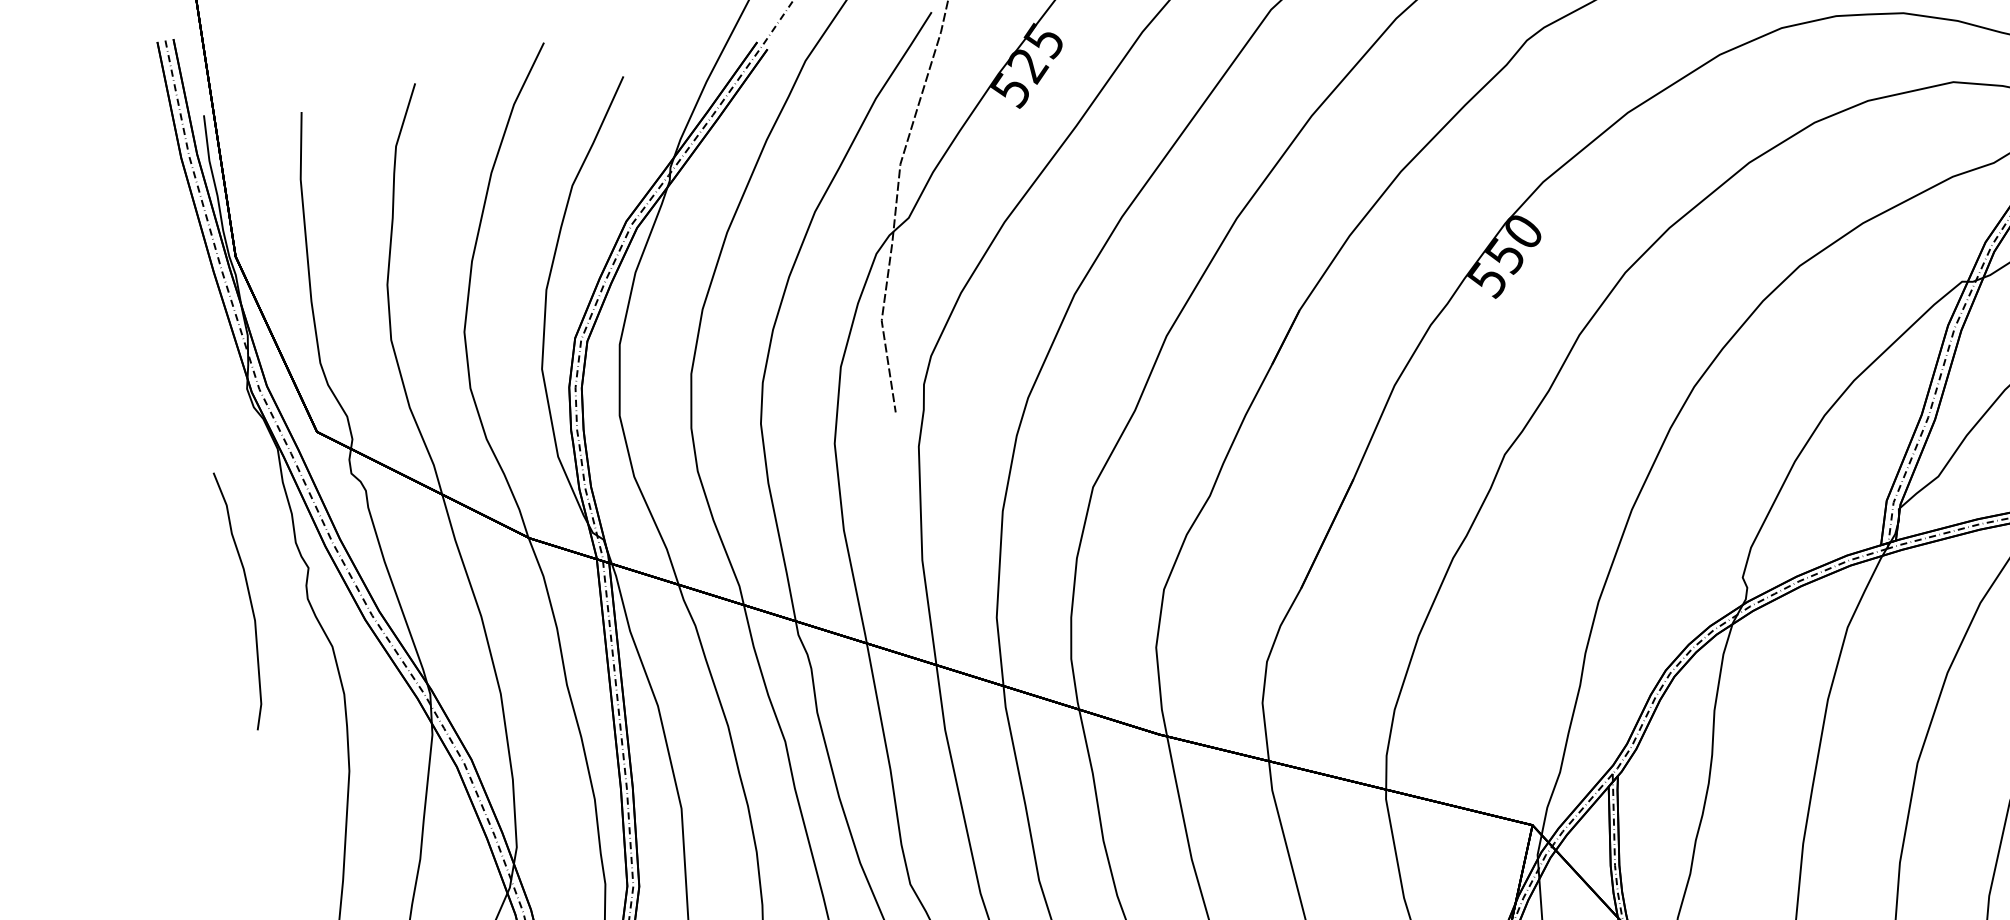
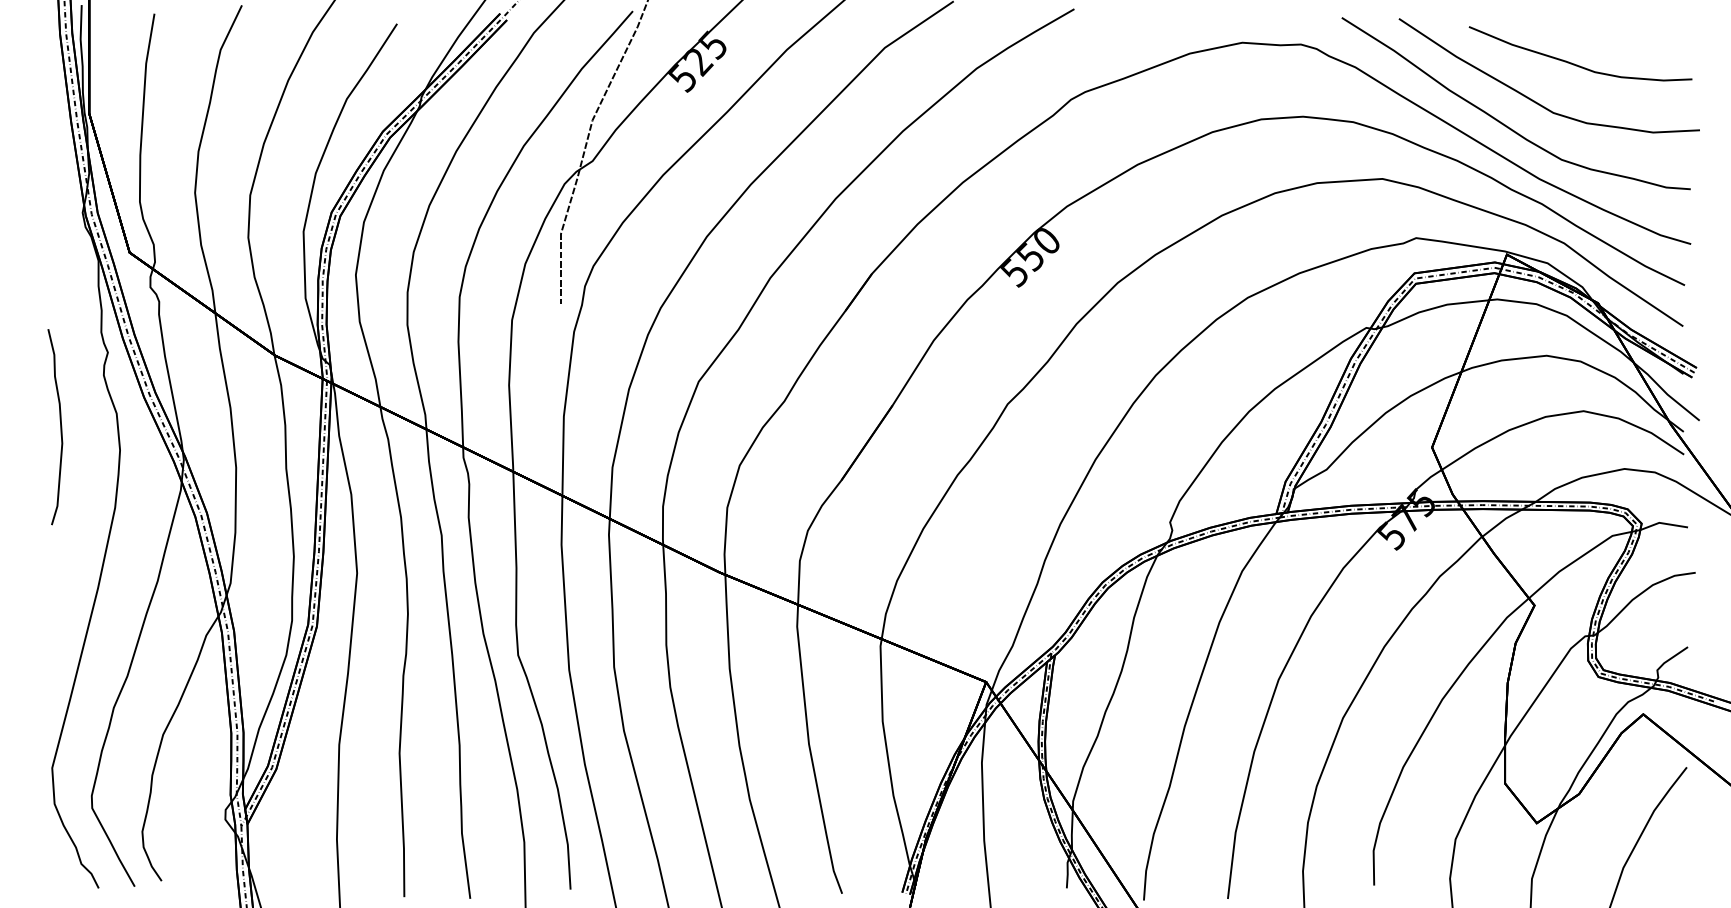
curve: (249, 599) -> (60, 427), moved

